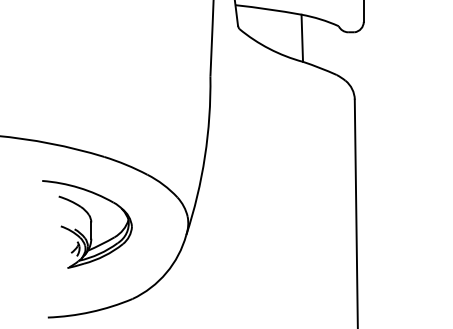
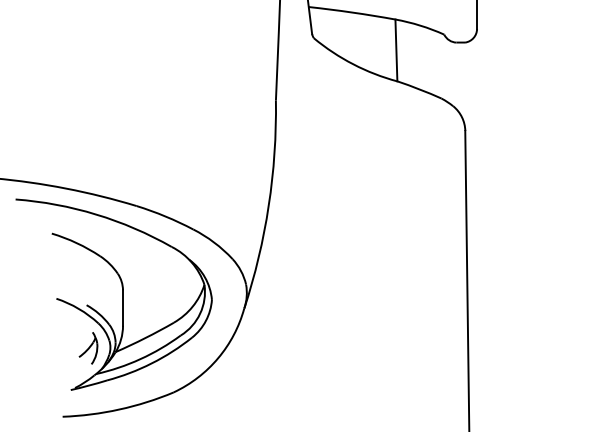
part: (87, 224) -> (114, 294), size x1.67

